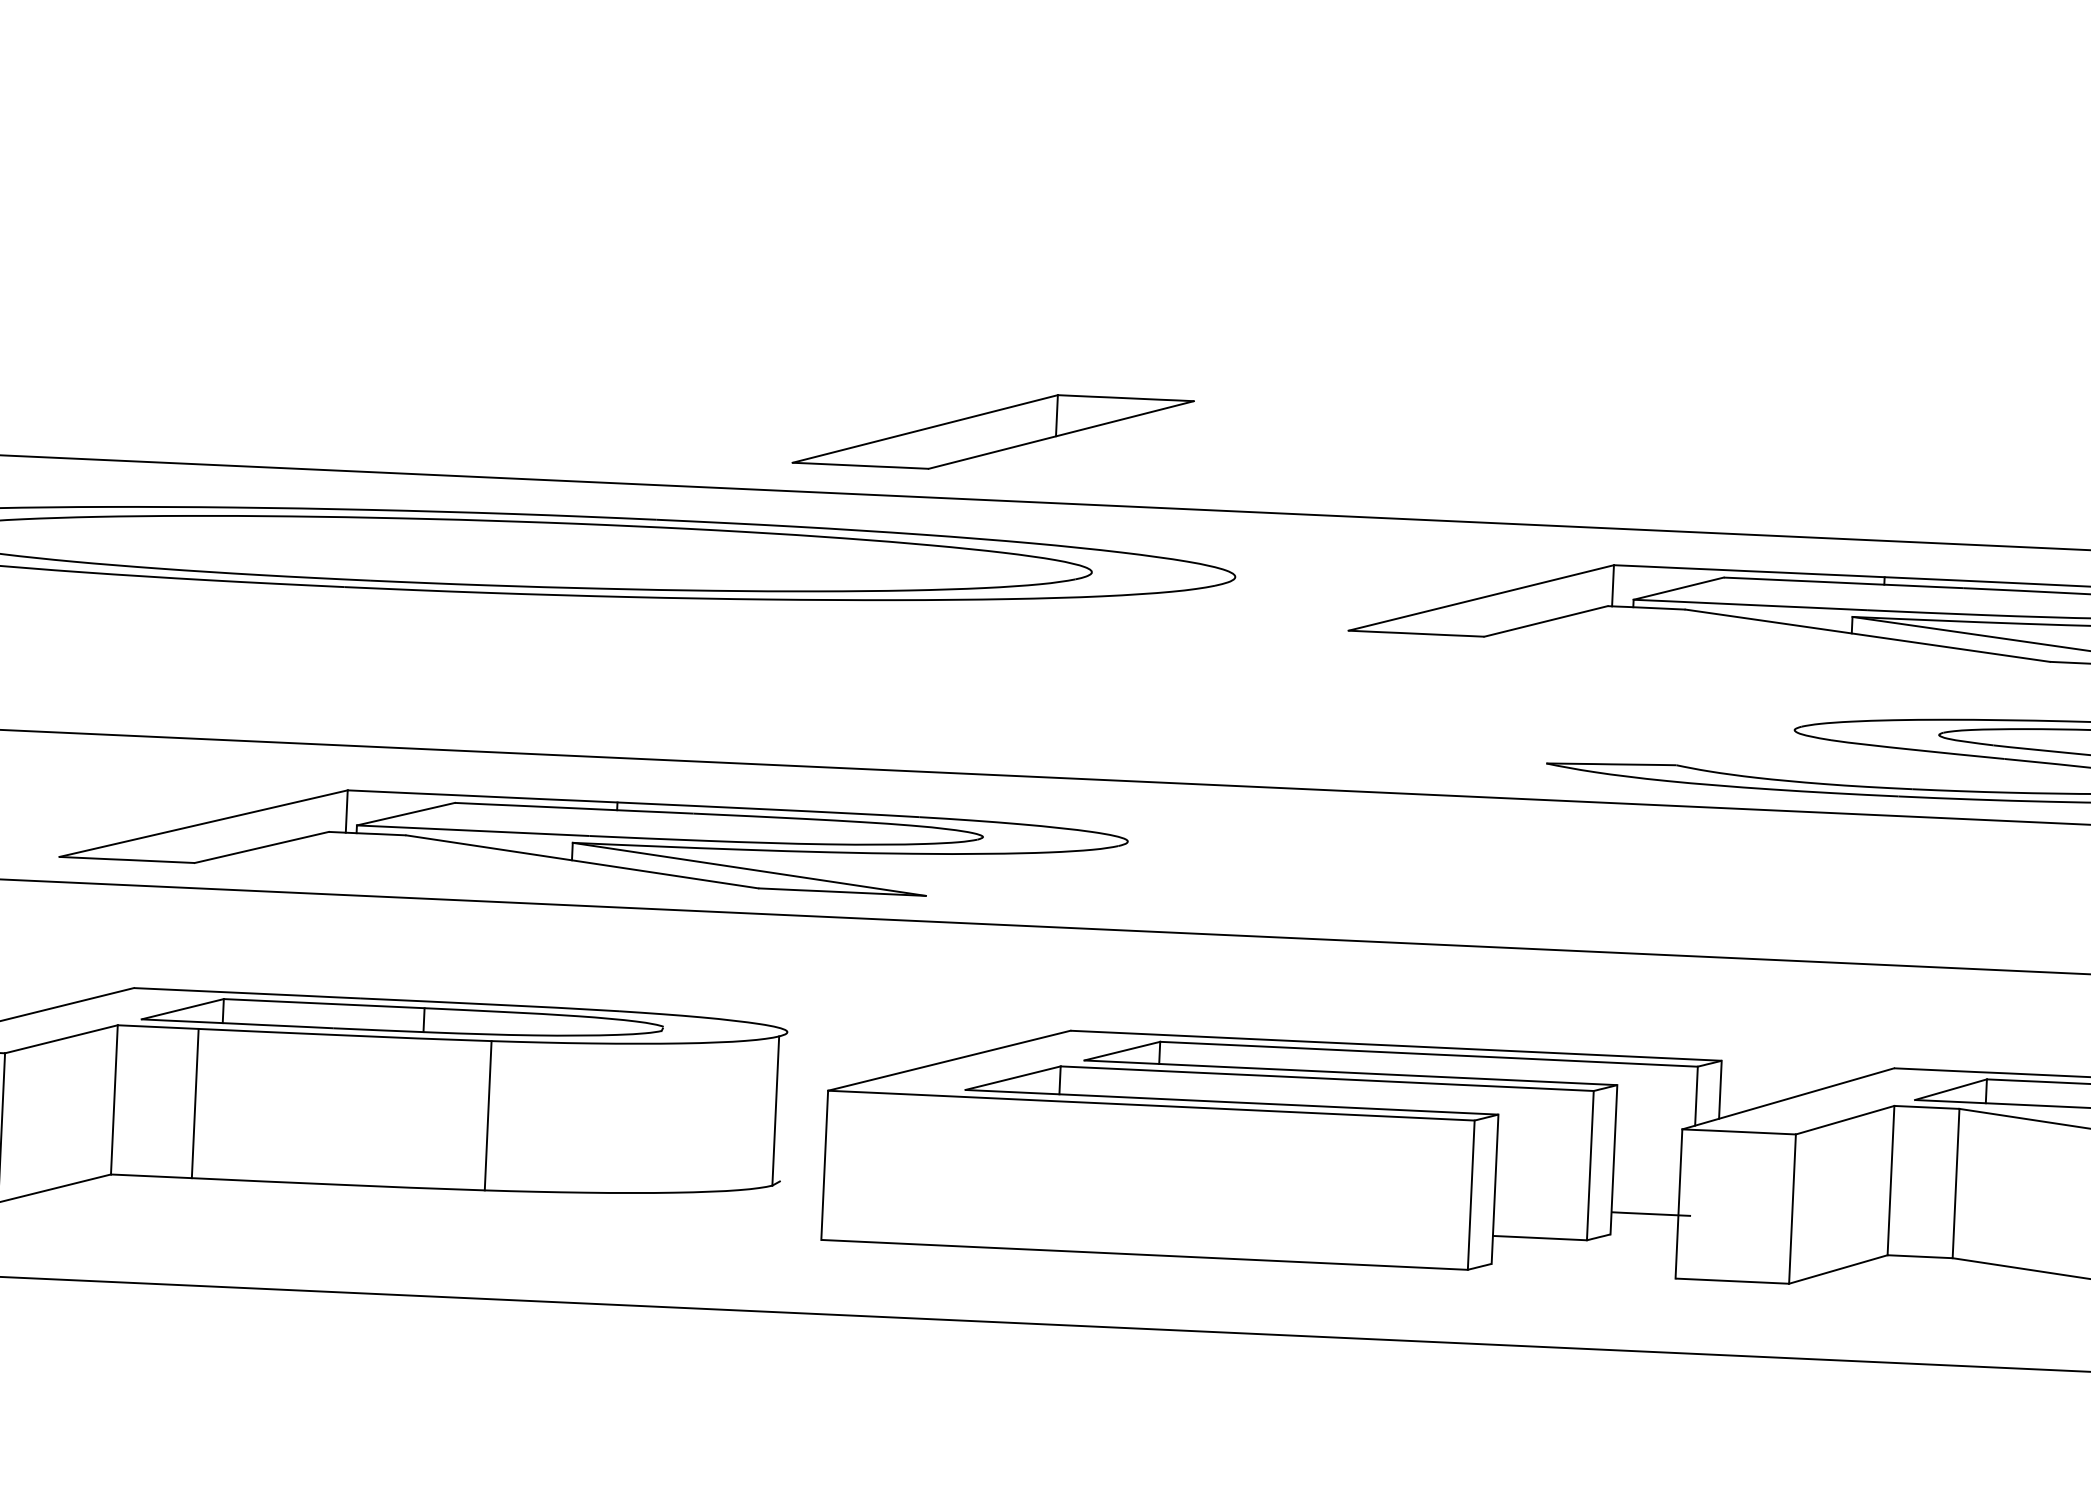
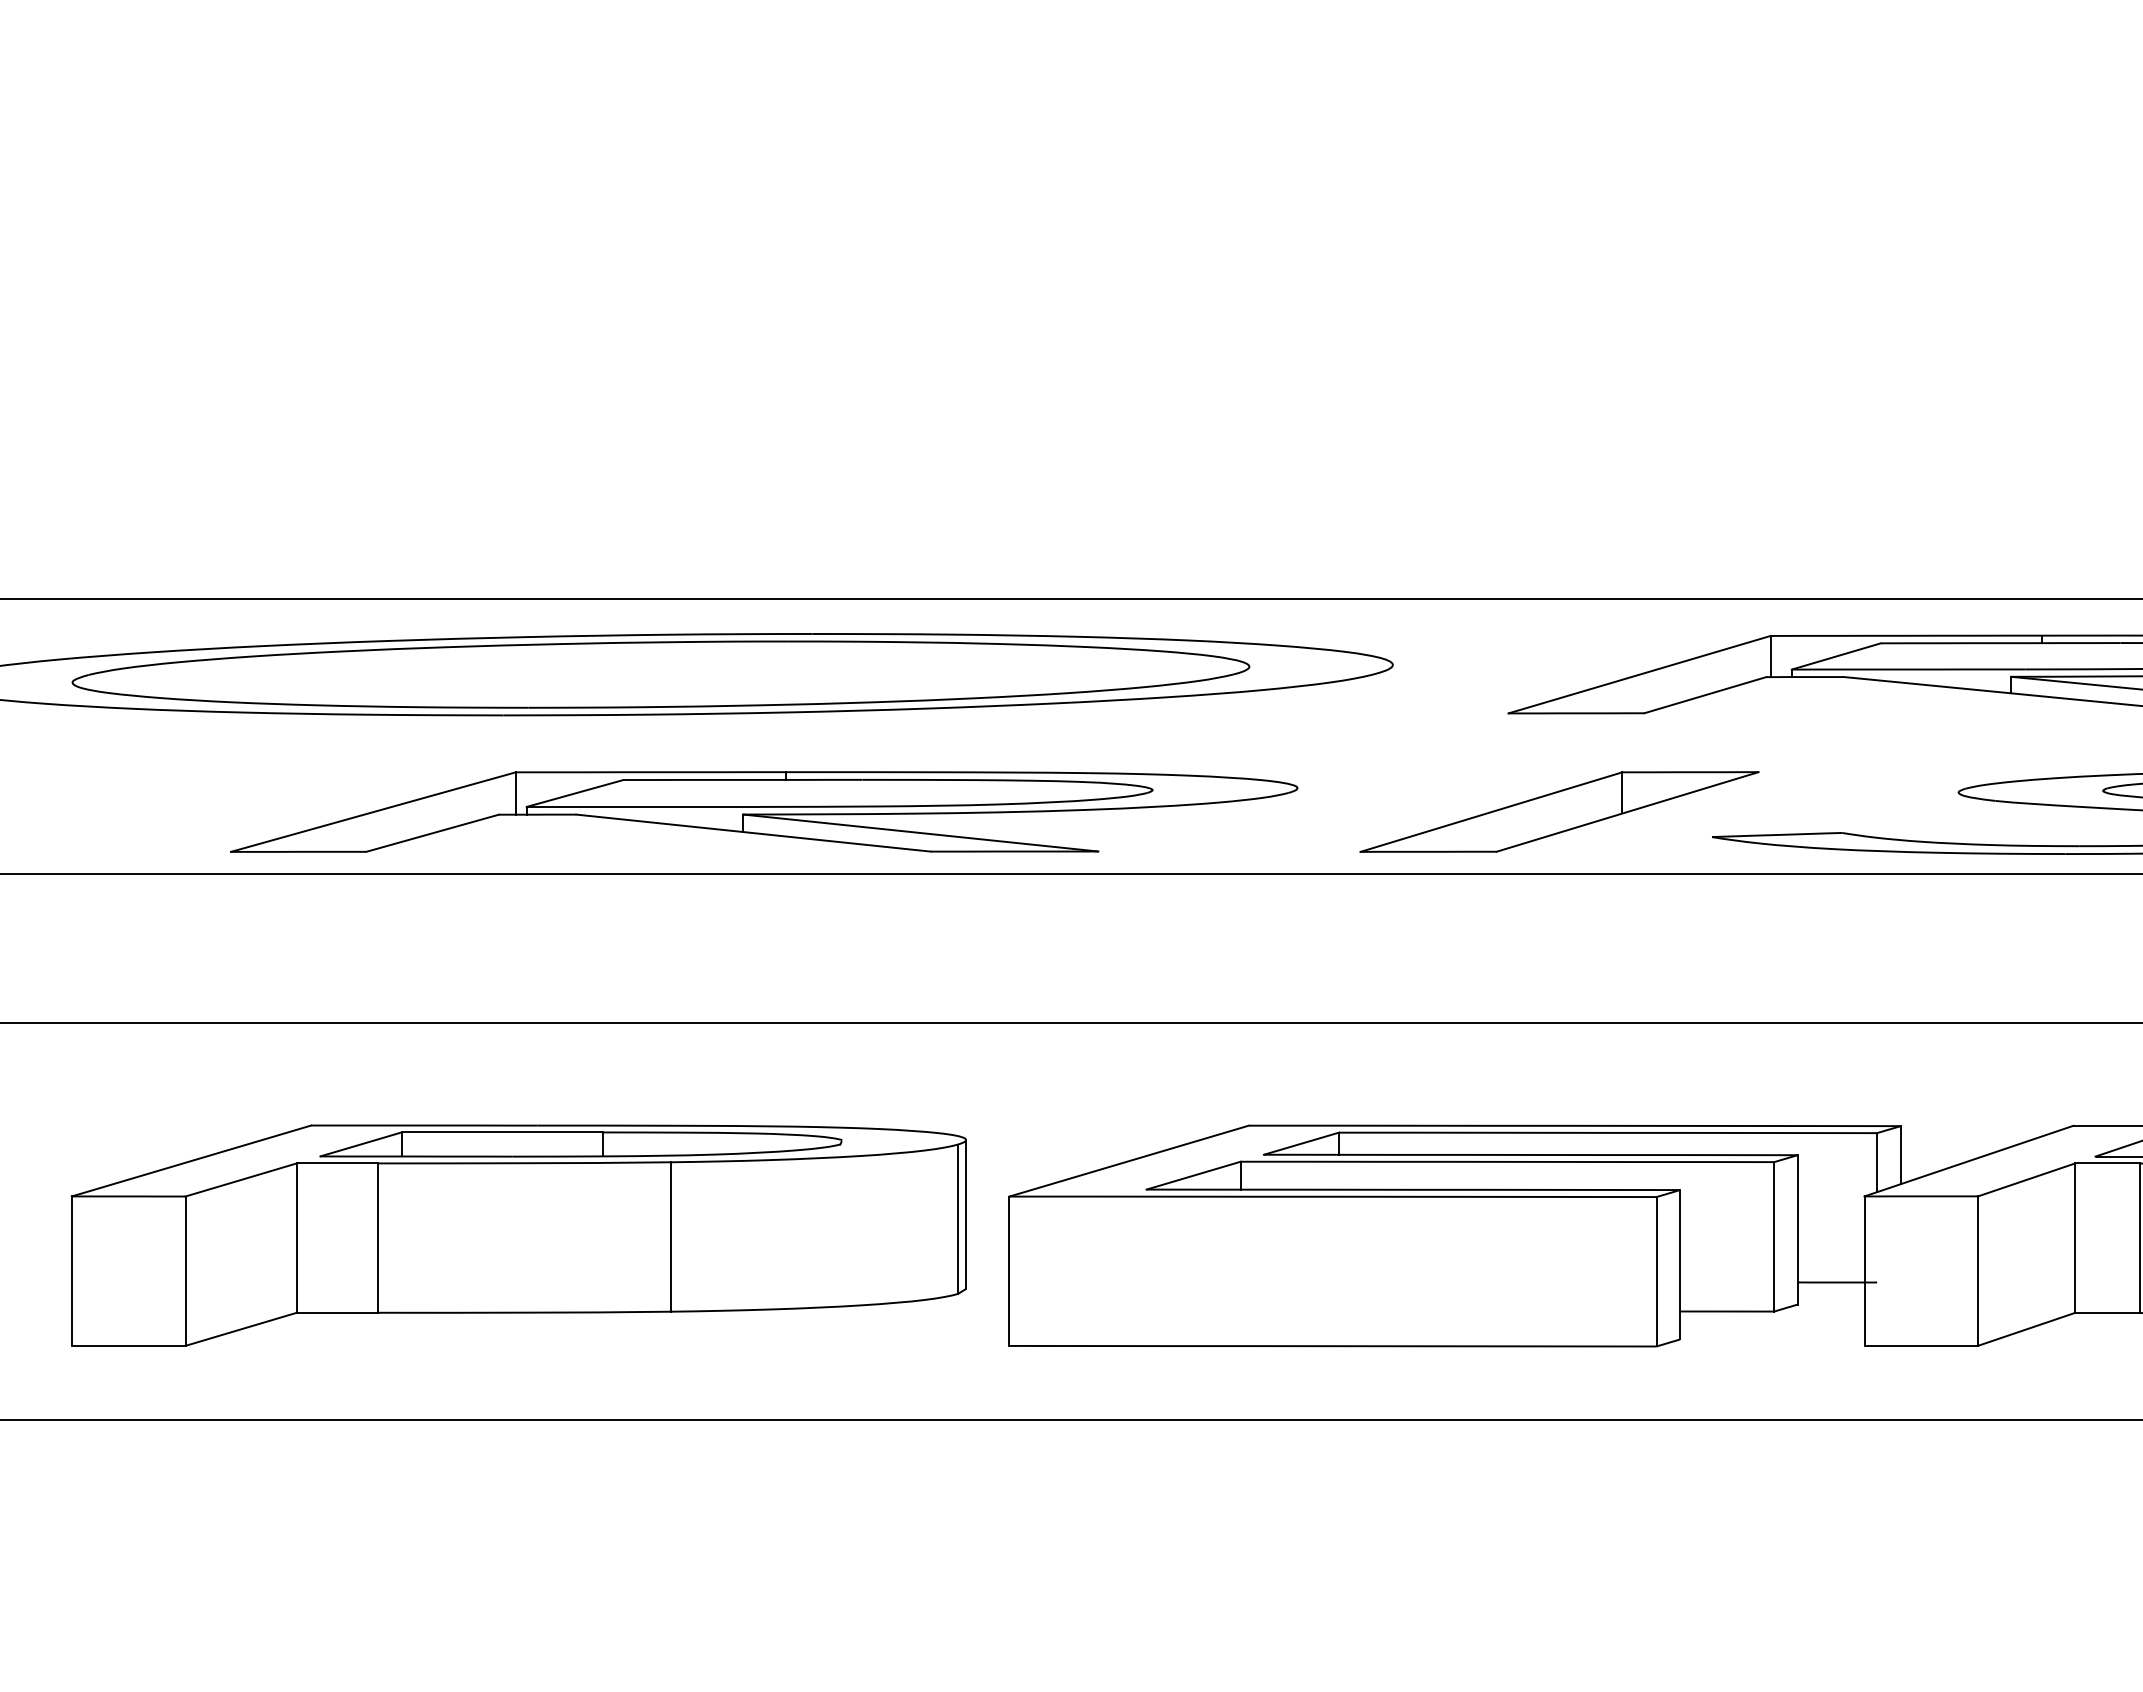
part: (993, 431) -> (1559, 811), moved
part: (594, 840) -> (764, 811), moved
line: (784, 1106) -> (966, 1214), added

